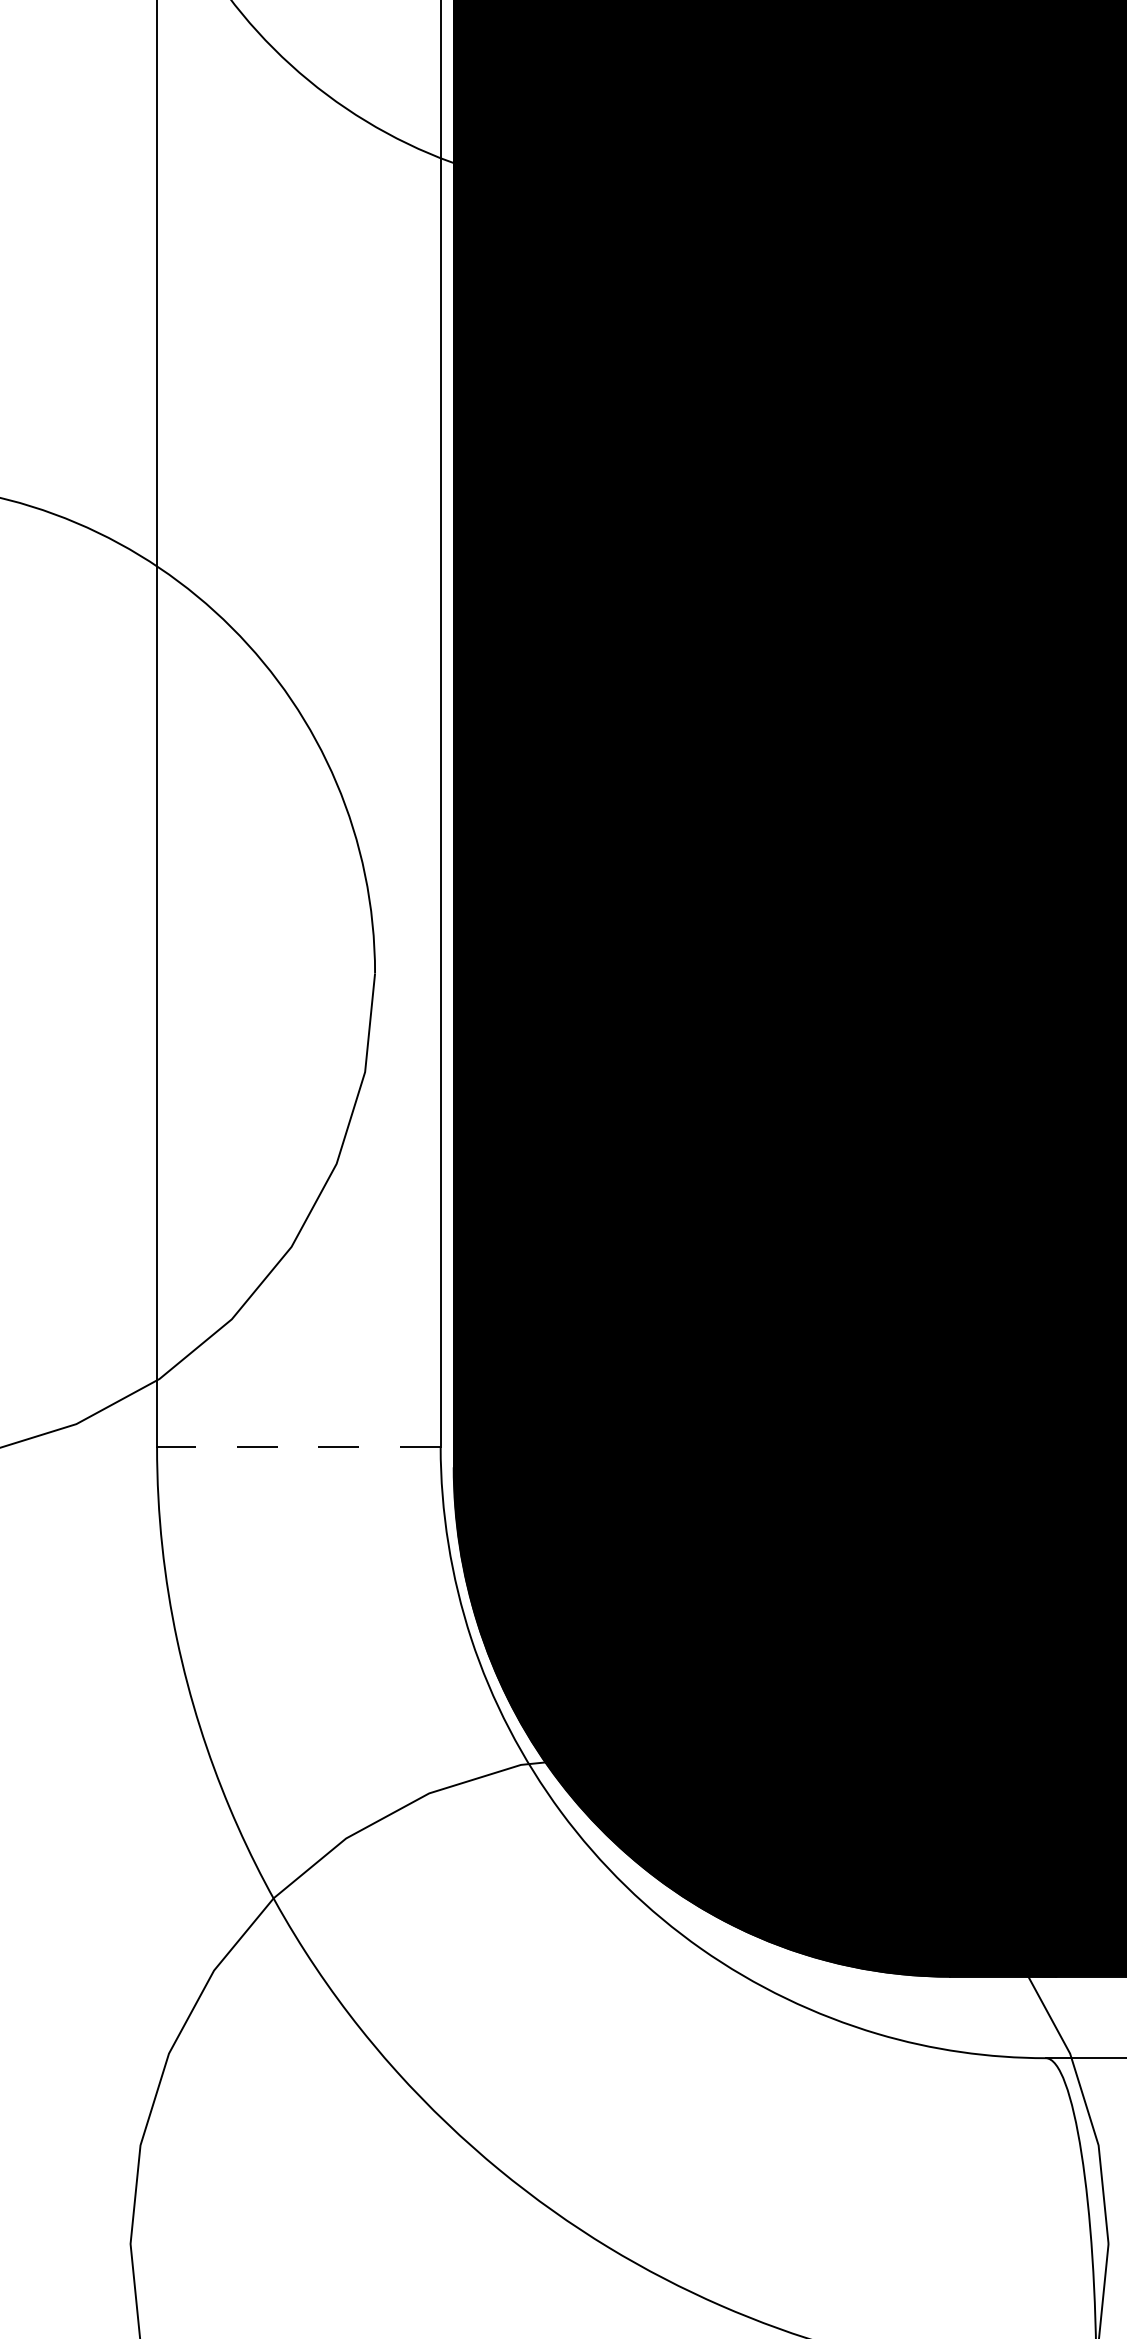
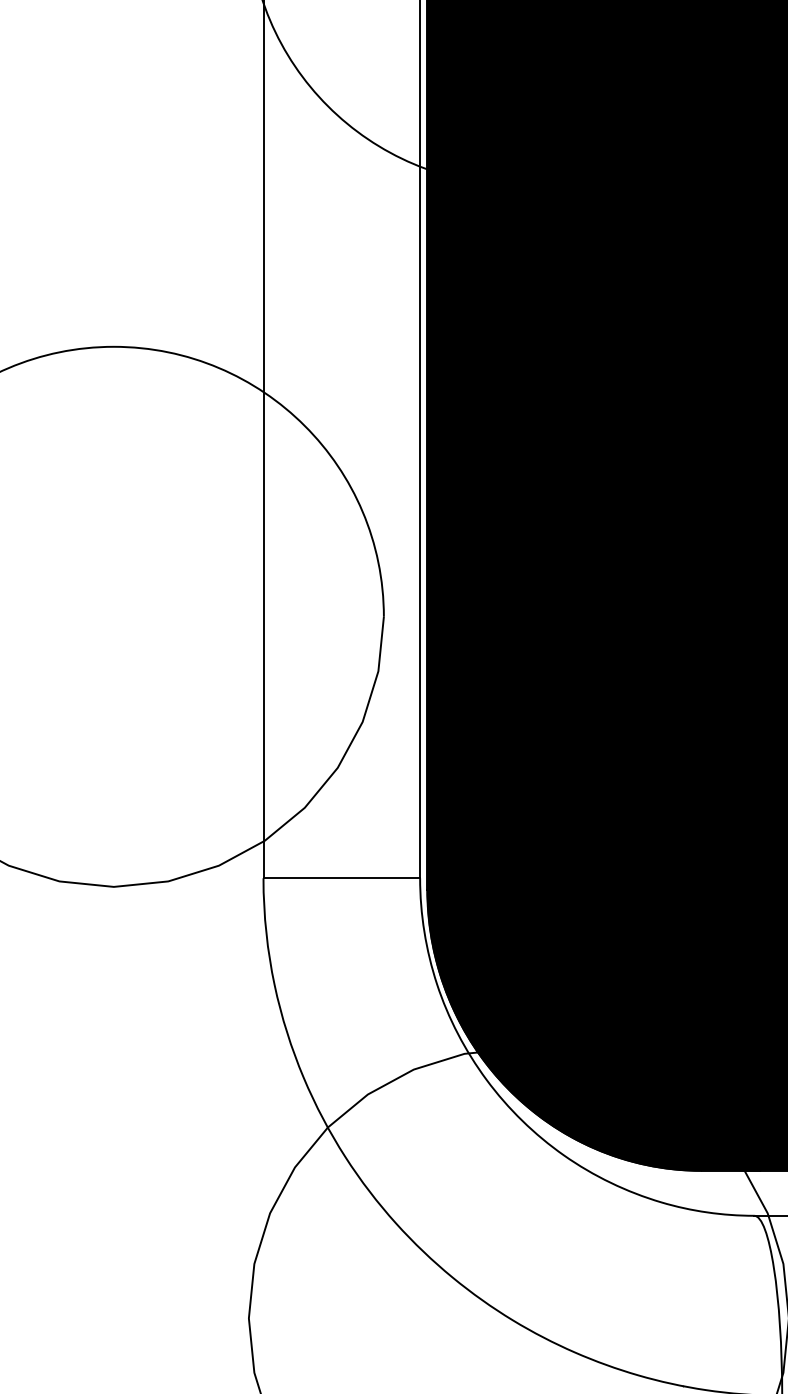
line: (298, 1447) -> (341, 878), dashed -> solid

